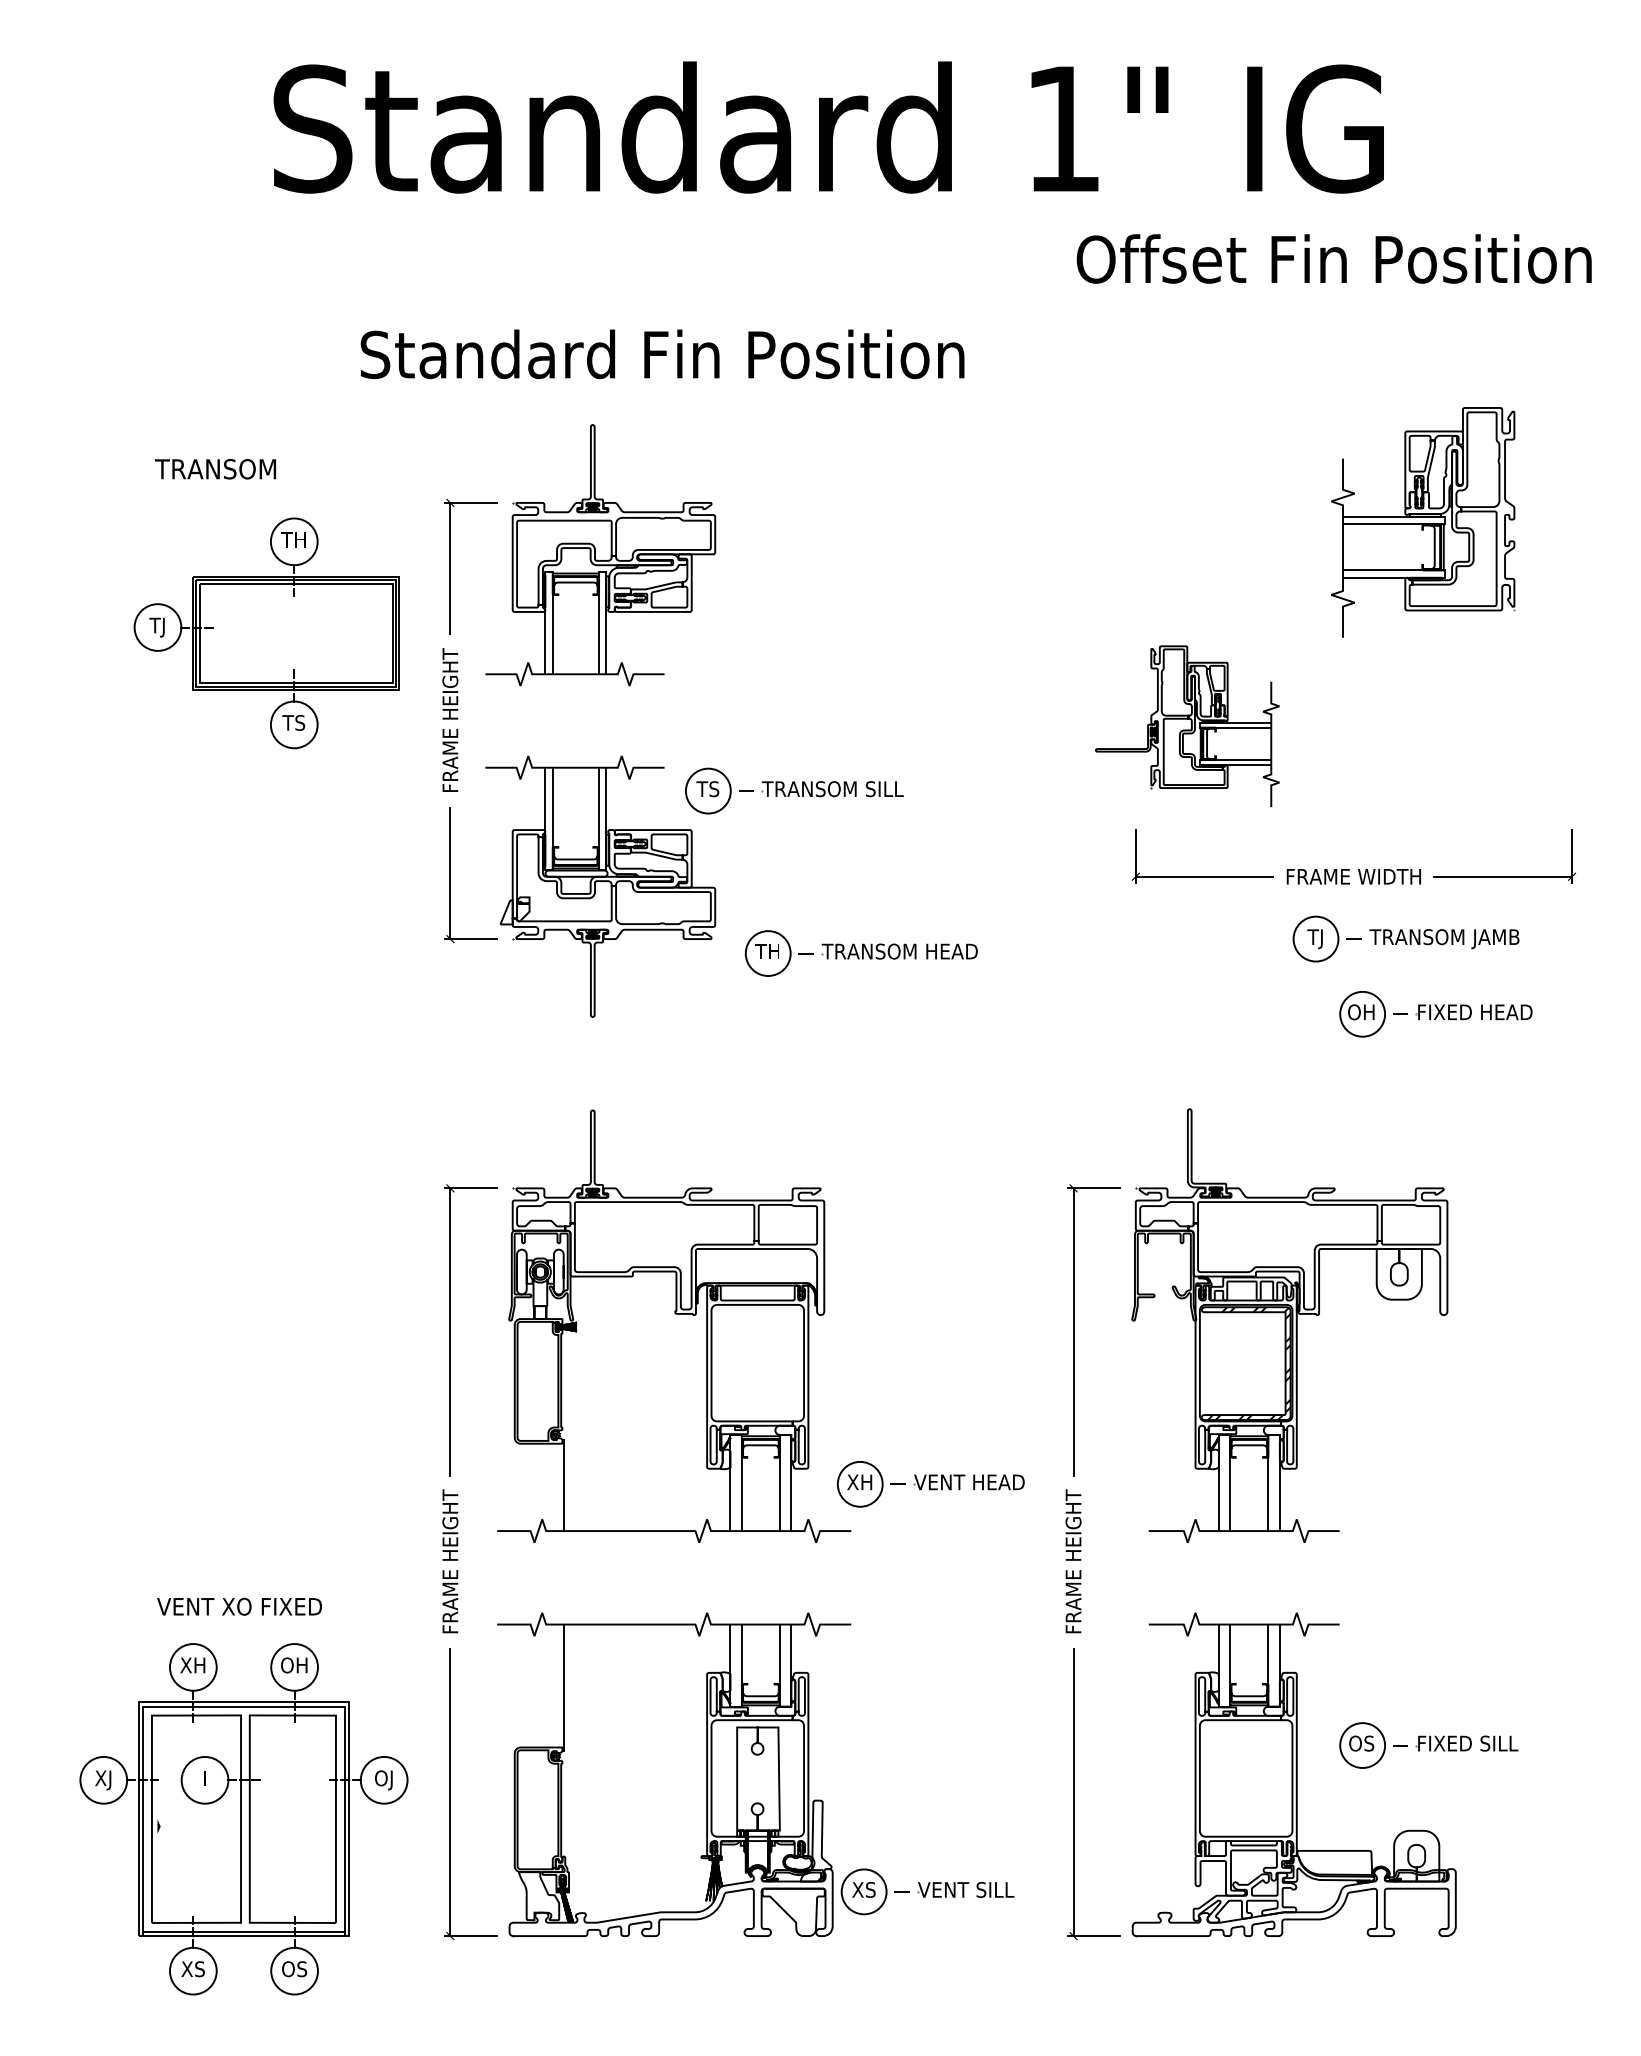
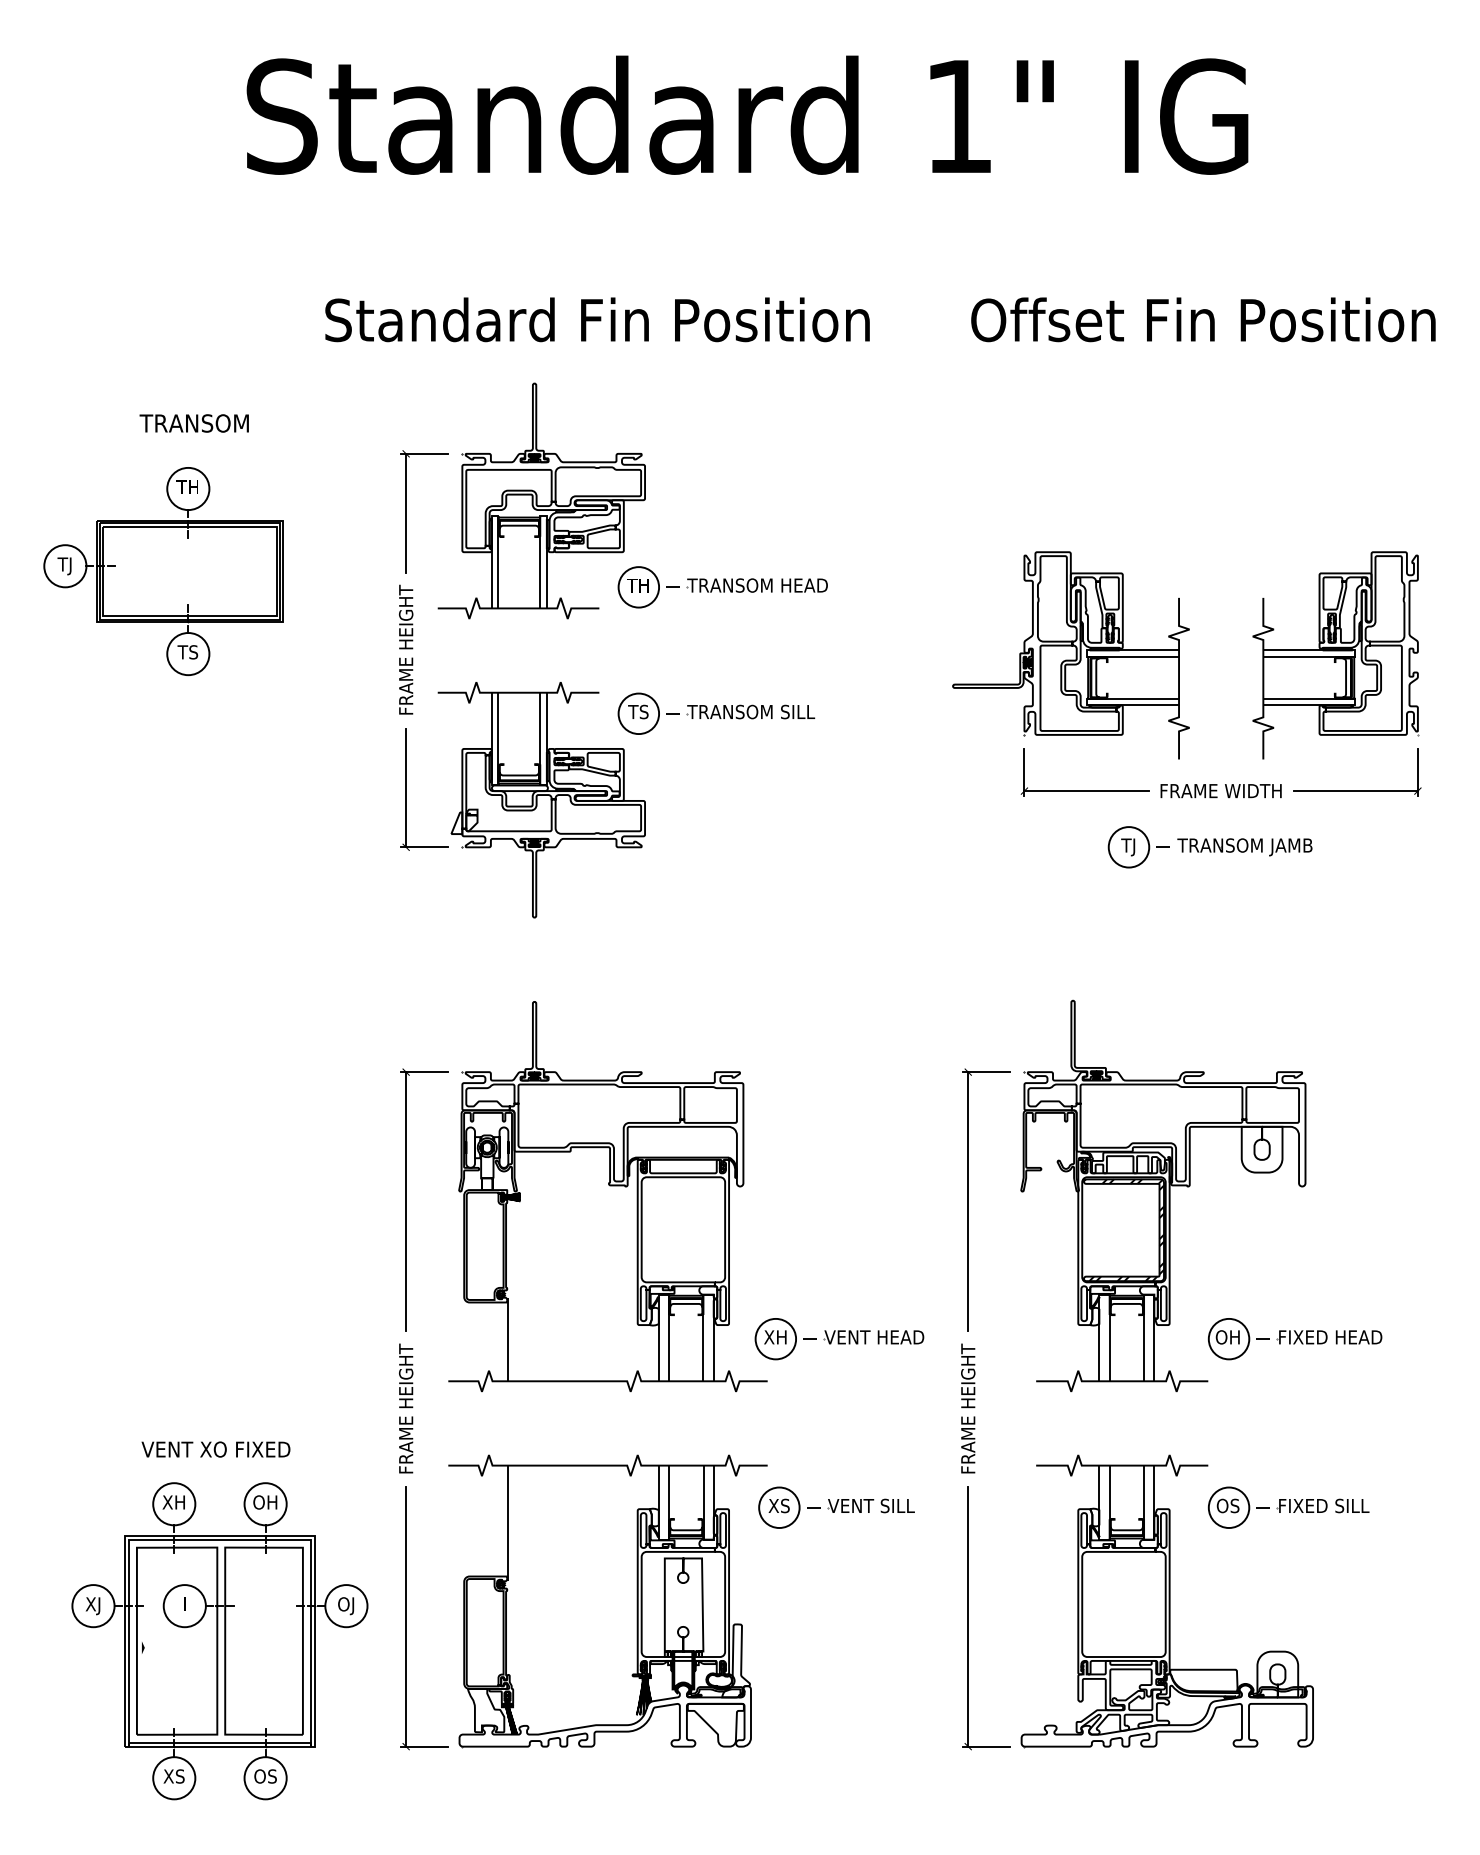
text: (1334, 258) -> (1203, 319), moved
part: (1423, 522) -> (1335, 655), moved
part: (266, 633) -> (163, 571), moved
part: (1186, 726) -> (1070, 655), size x1.43
part: (1405, 939) -> (1209, 847), moved
part: (860, 953) -> (722, 587), moved
part: (1435, 1014) -> (1294, 1339), moved
part: (1428, 1745) -> (1288, 1507), moved
part: (927, 1891) -> (836, 1507), moved

